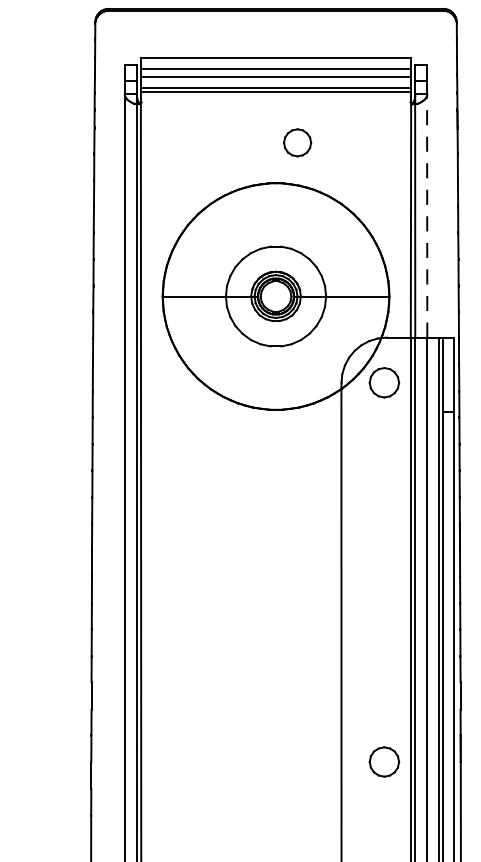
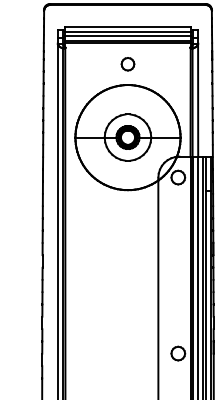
part: (296, 143) -> (127, 64), moved
line: (427, 216) -> (198, 100), dashed -> solid

